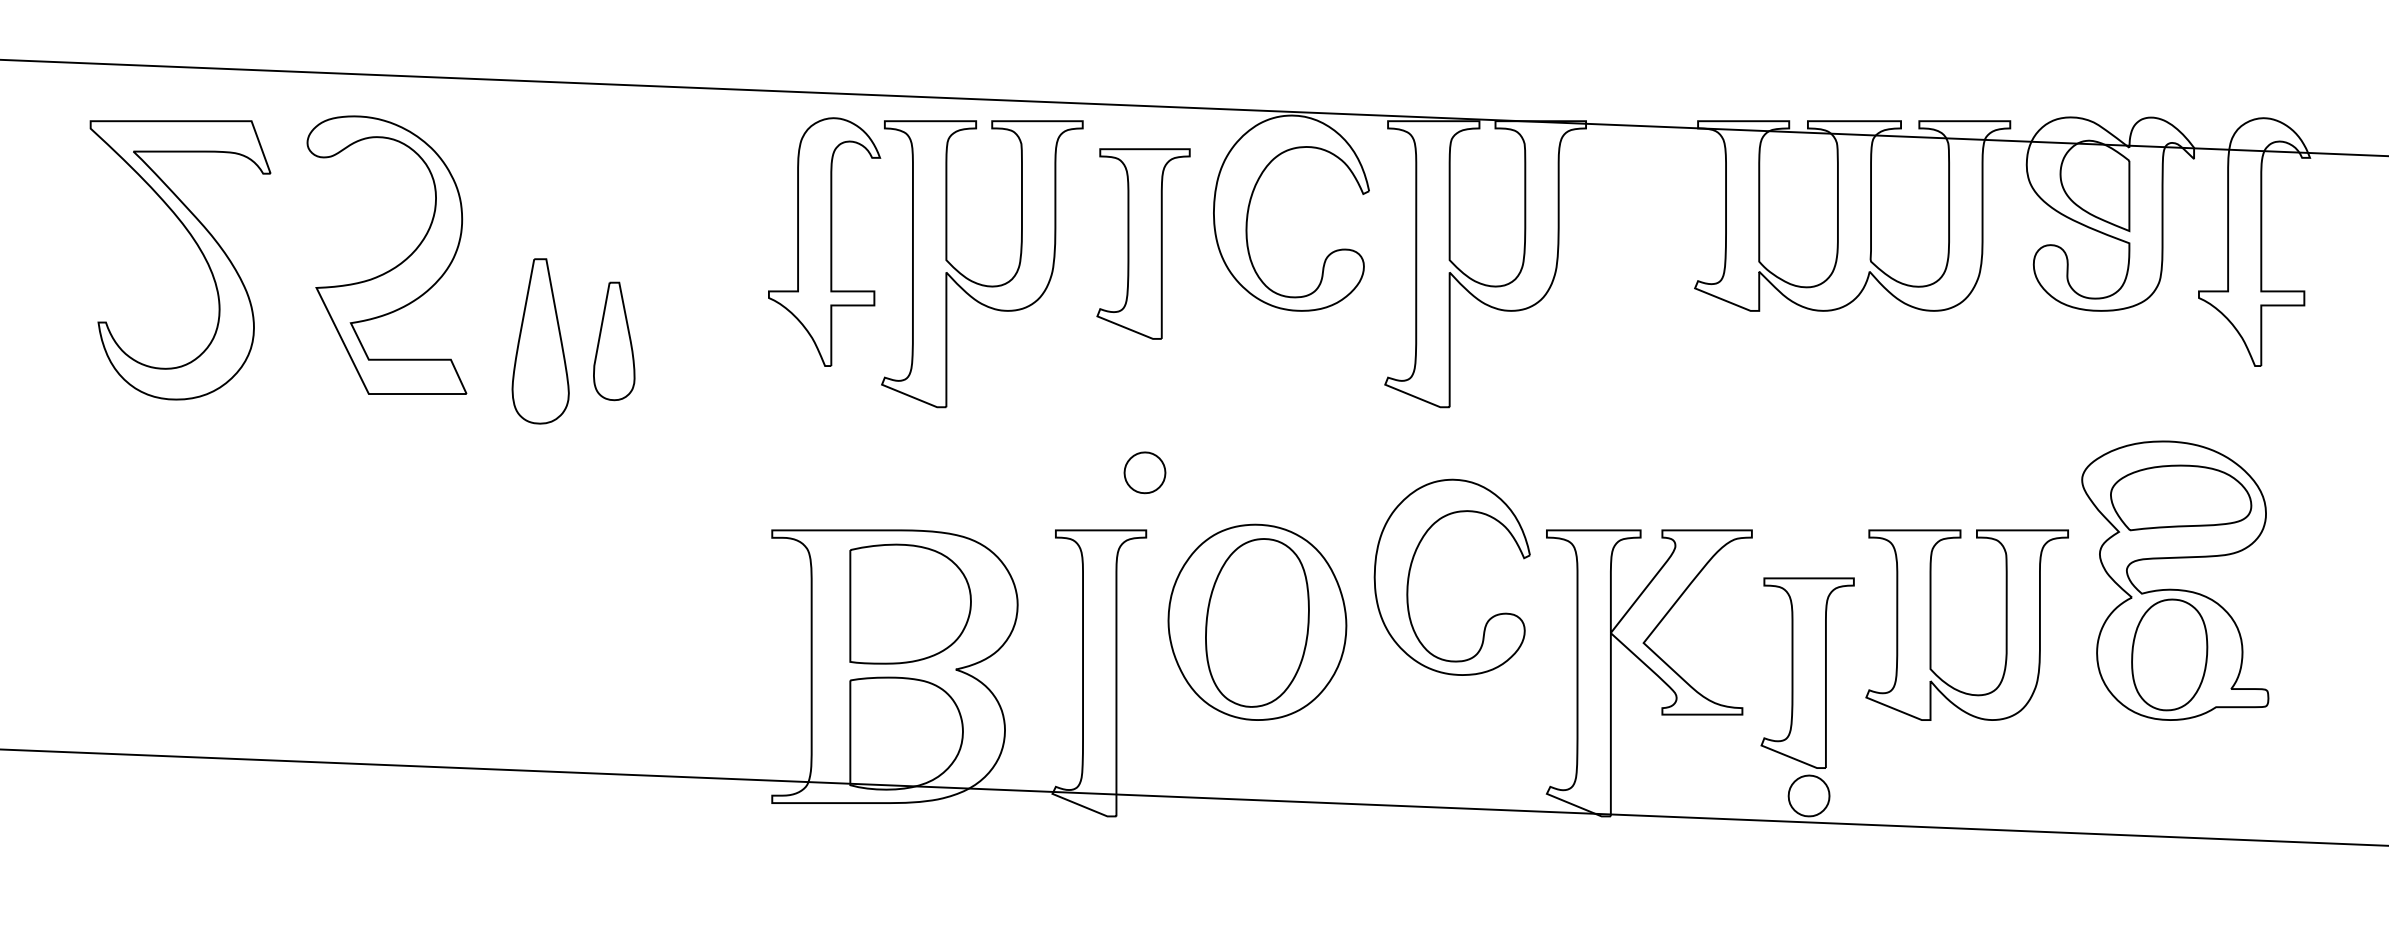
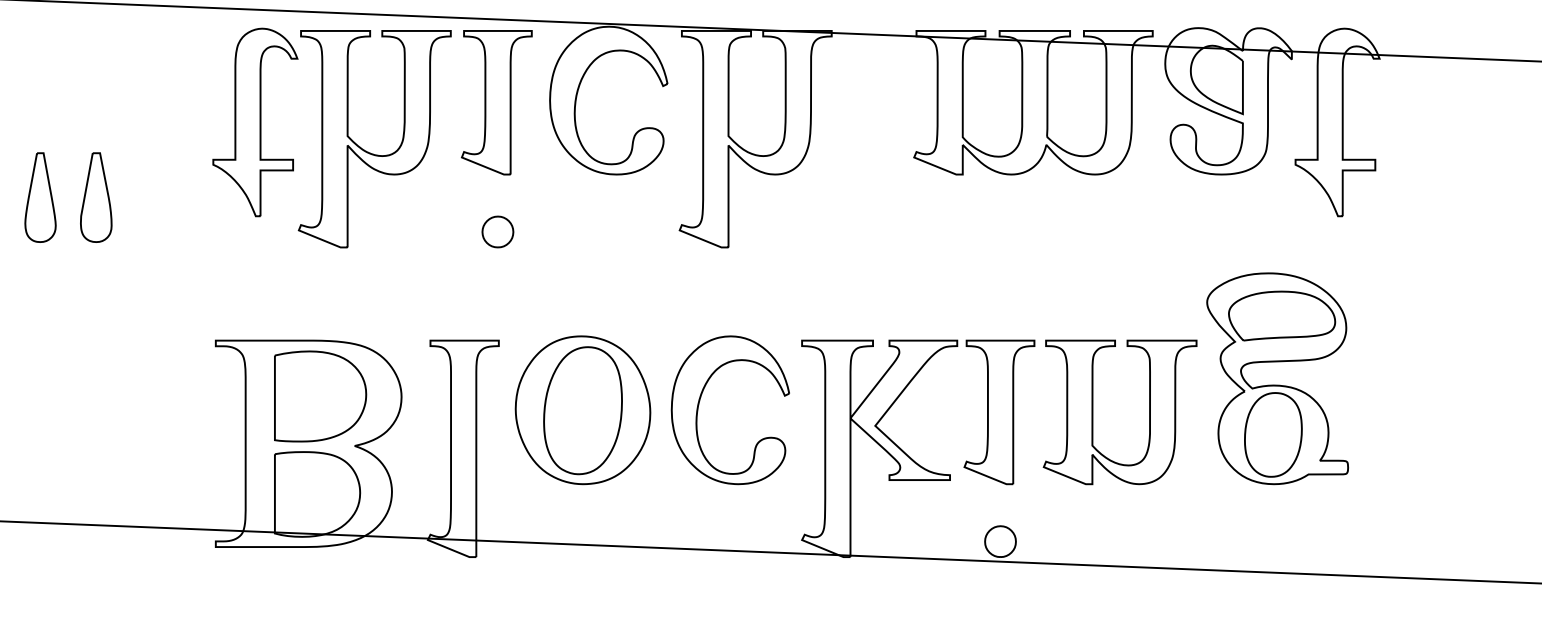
part: (1143, 243) -> (496, 102), moved
part: (540, 341) -> (40, 197), size x0.71
part: (1144, 472) -> (497, 231), moved
part: (1411, 568) -> (699, 403), moved
part: (1807, 672) -> (999, 411), moved

